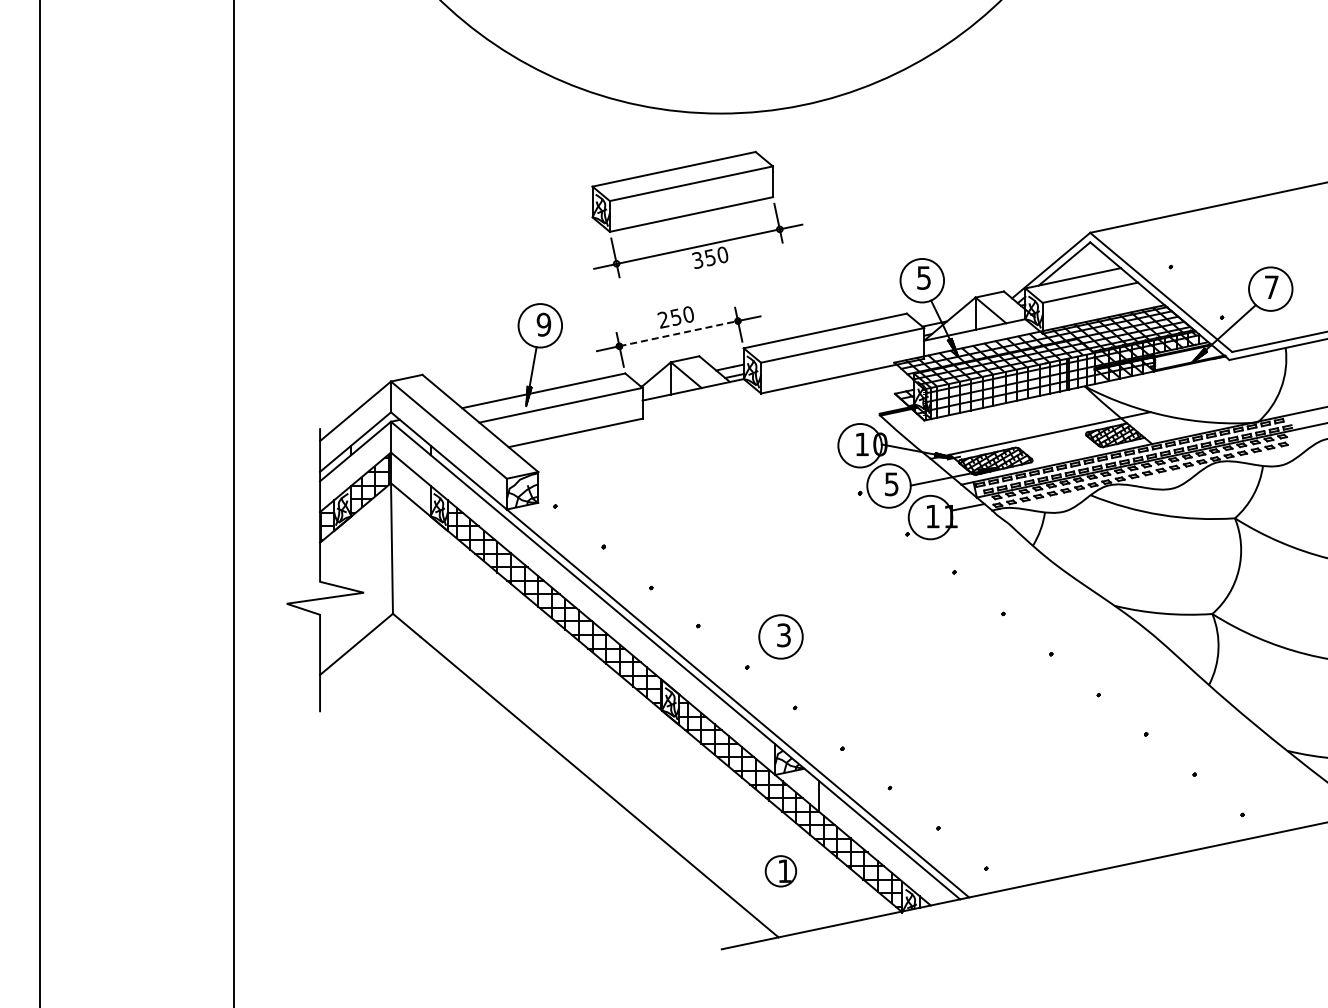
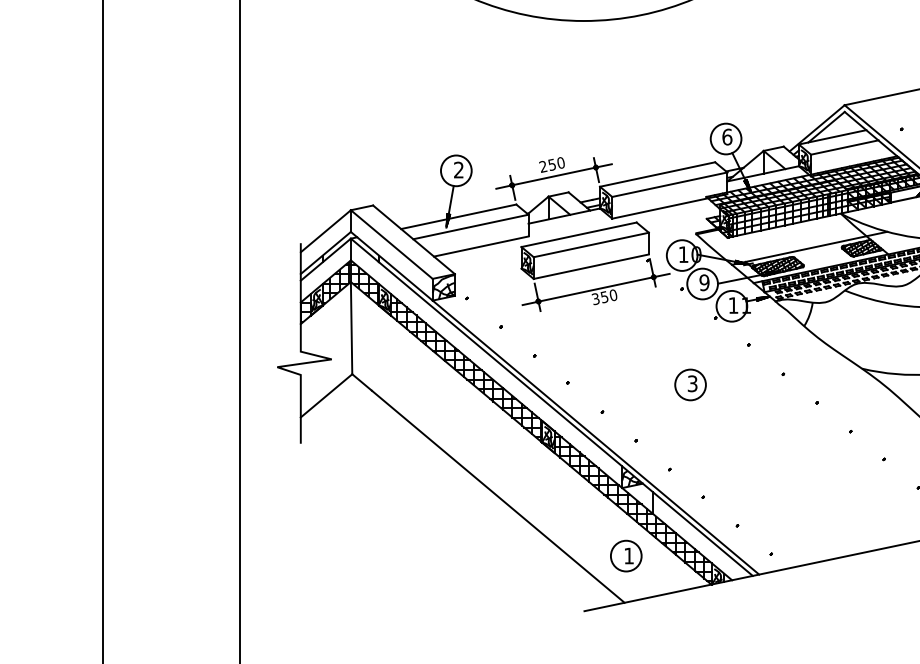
part: (697, 214) -> (595, 266), moved
text: (924, 277) -> (727, 136), 5 -> 6
text: (543, 324) -> (458, 169), 9 -> 2
line: (678, 333) -> (553, 176), dashed -> solid
text: (891, 483) -> (704, 282), 5 -> 9
hatch: (410, 486) -> (364, 284), added
hatch: (974, 507) -> (762, 299), added
part: (780, 636) -> (690, 384), moved
circle: (780, 871) -> (625, 556), size x1.43

